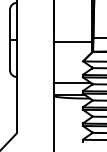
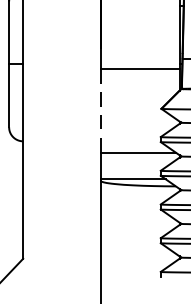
line: (54, 62) -> (101, 111), solid -> dashed

